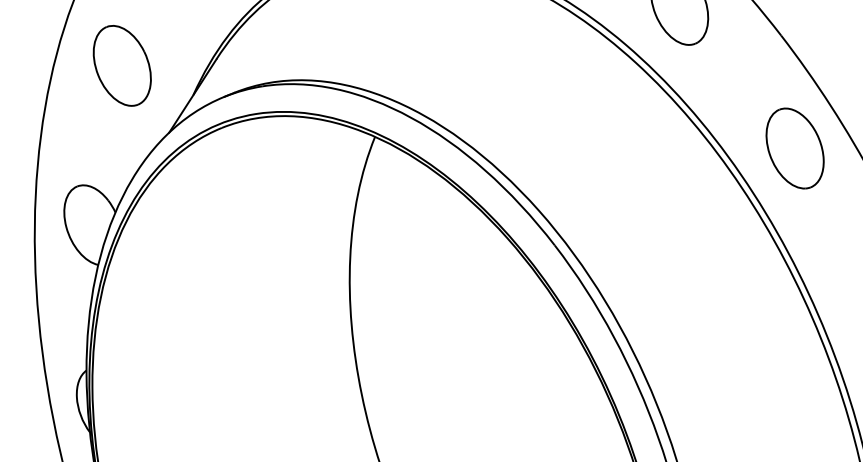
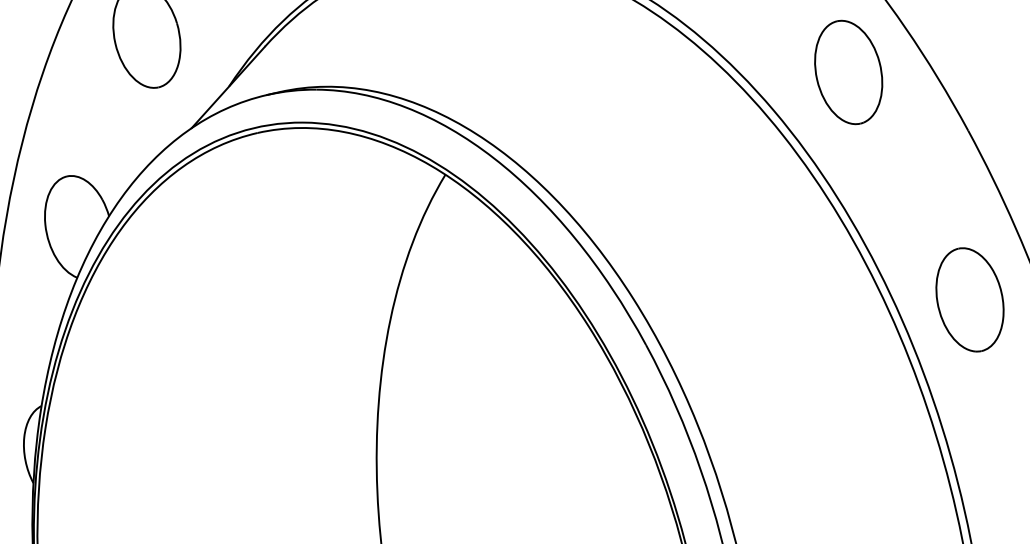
part: (794, 148) -> (969, 299), moved

